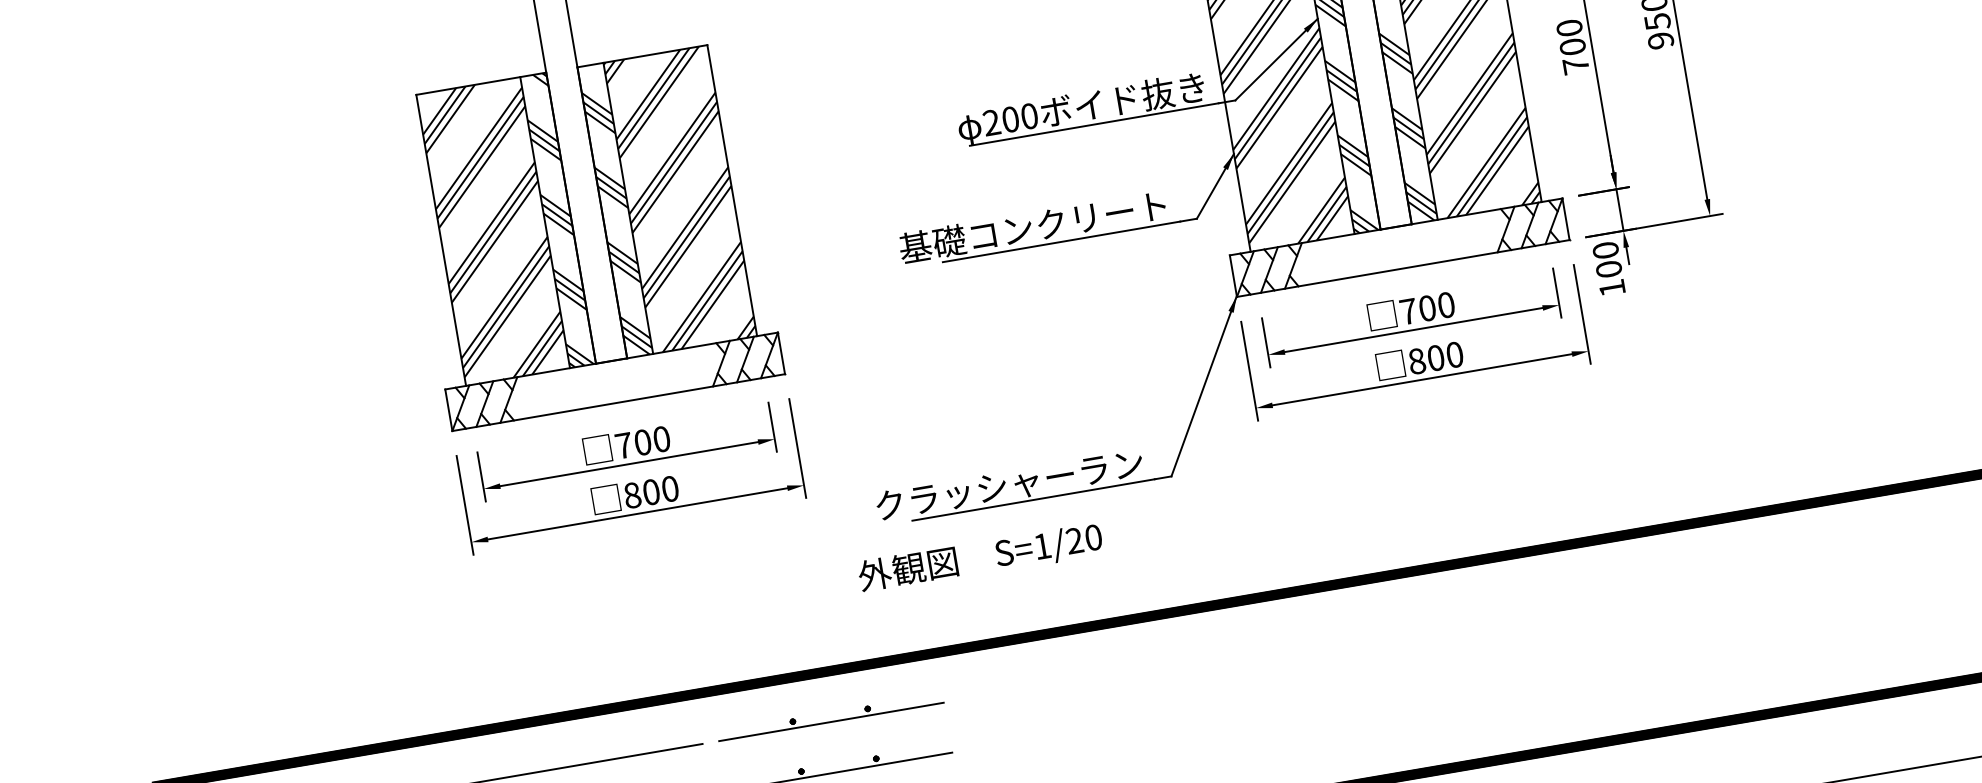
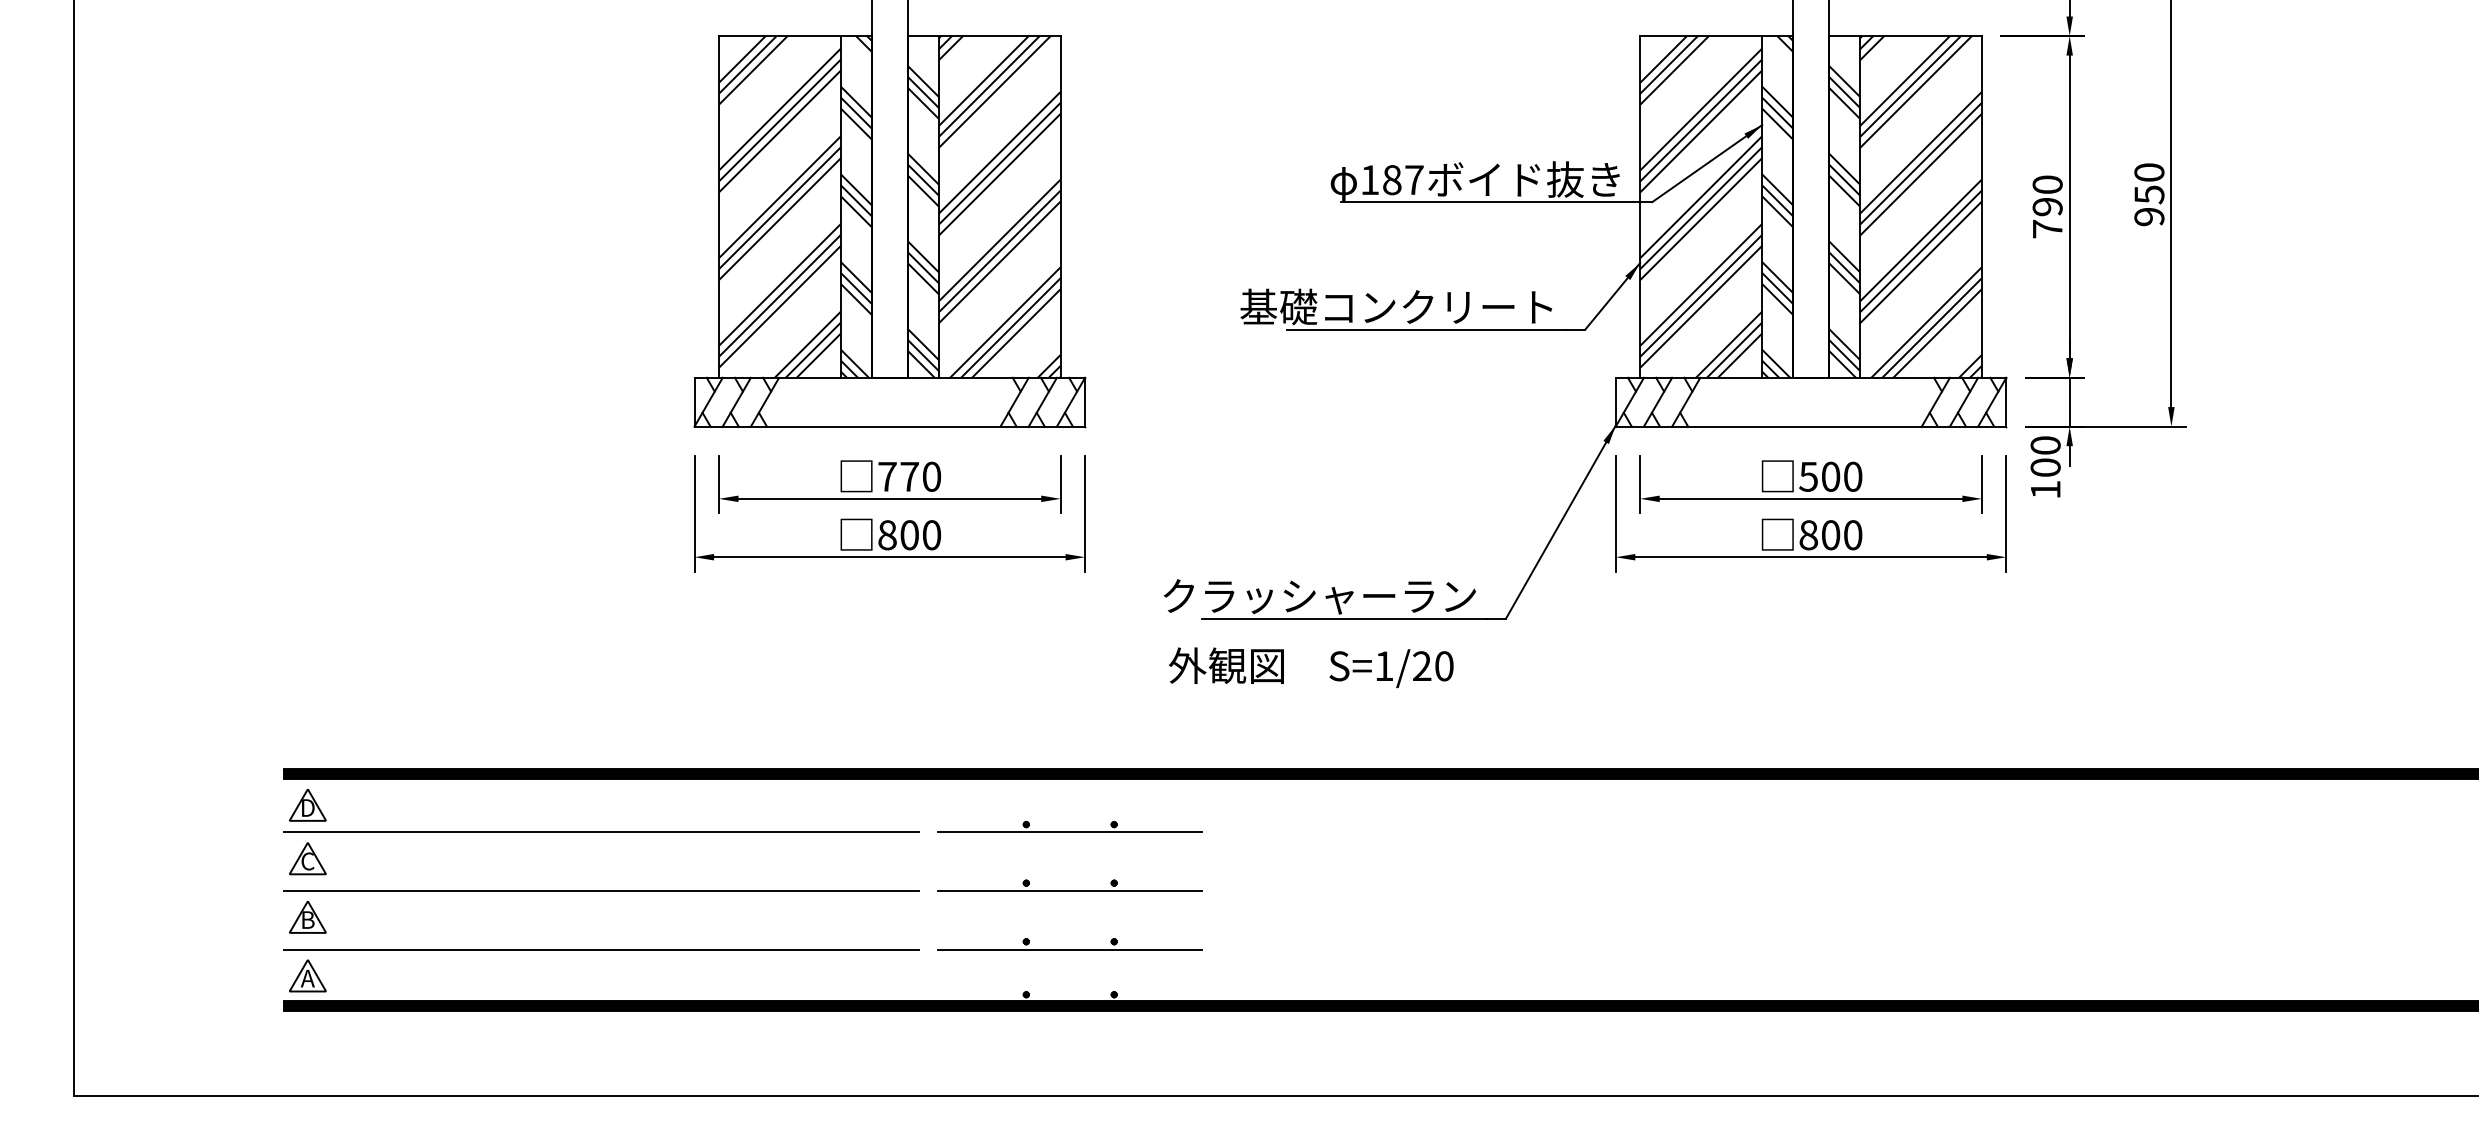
text: (1572, 46) -> (2047, 206), 700 -> 790
text: (1010, 119) -> (1391, 180), 200 -> 187
text: (1408, 311) -> (1808, 476), 700 -> 500
text: (642, 442) -> (909, 476), 700 -> 770
text: (979, 558) -> (1310, 667), moved

